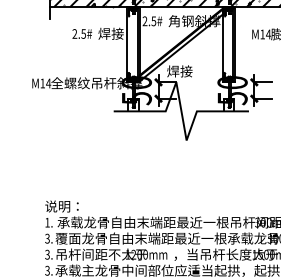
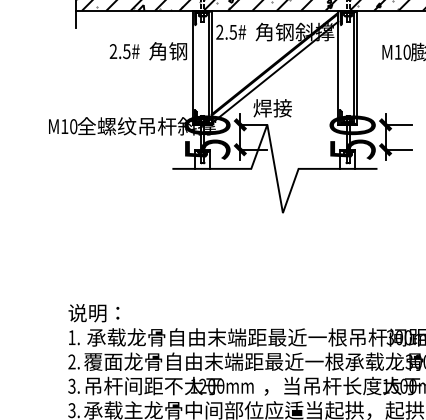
text: (110, 33) -> (167, 50), 焊接 -> 角钢
text: (268, 34) -> (407, 52), M14 -> M10
text: (48, 83) -> (73, 126), M14 -> M10
text: (47, 239) -> (71, 363), 3. -> 2.

